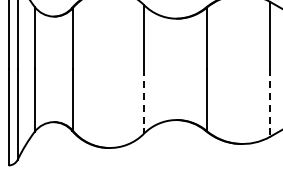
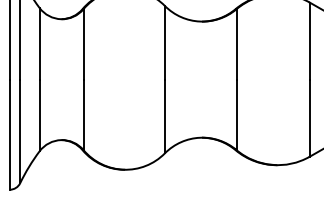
line: (143, 102) -> (164, 117), dashed -> solid
line: (270, 103) -> (309, 118), dashed -> solid

